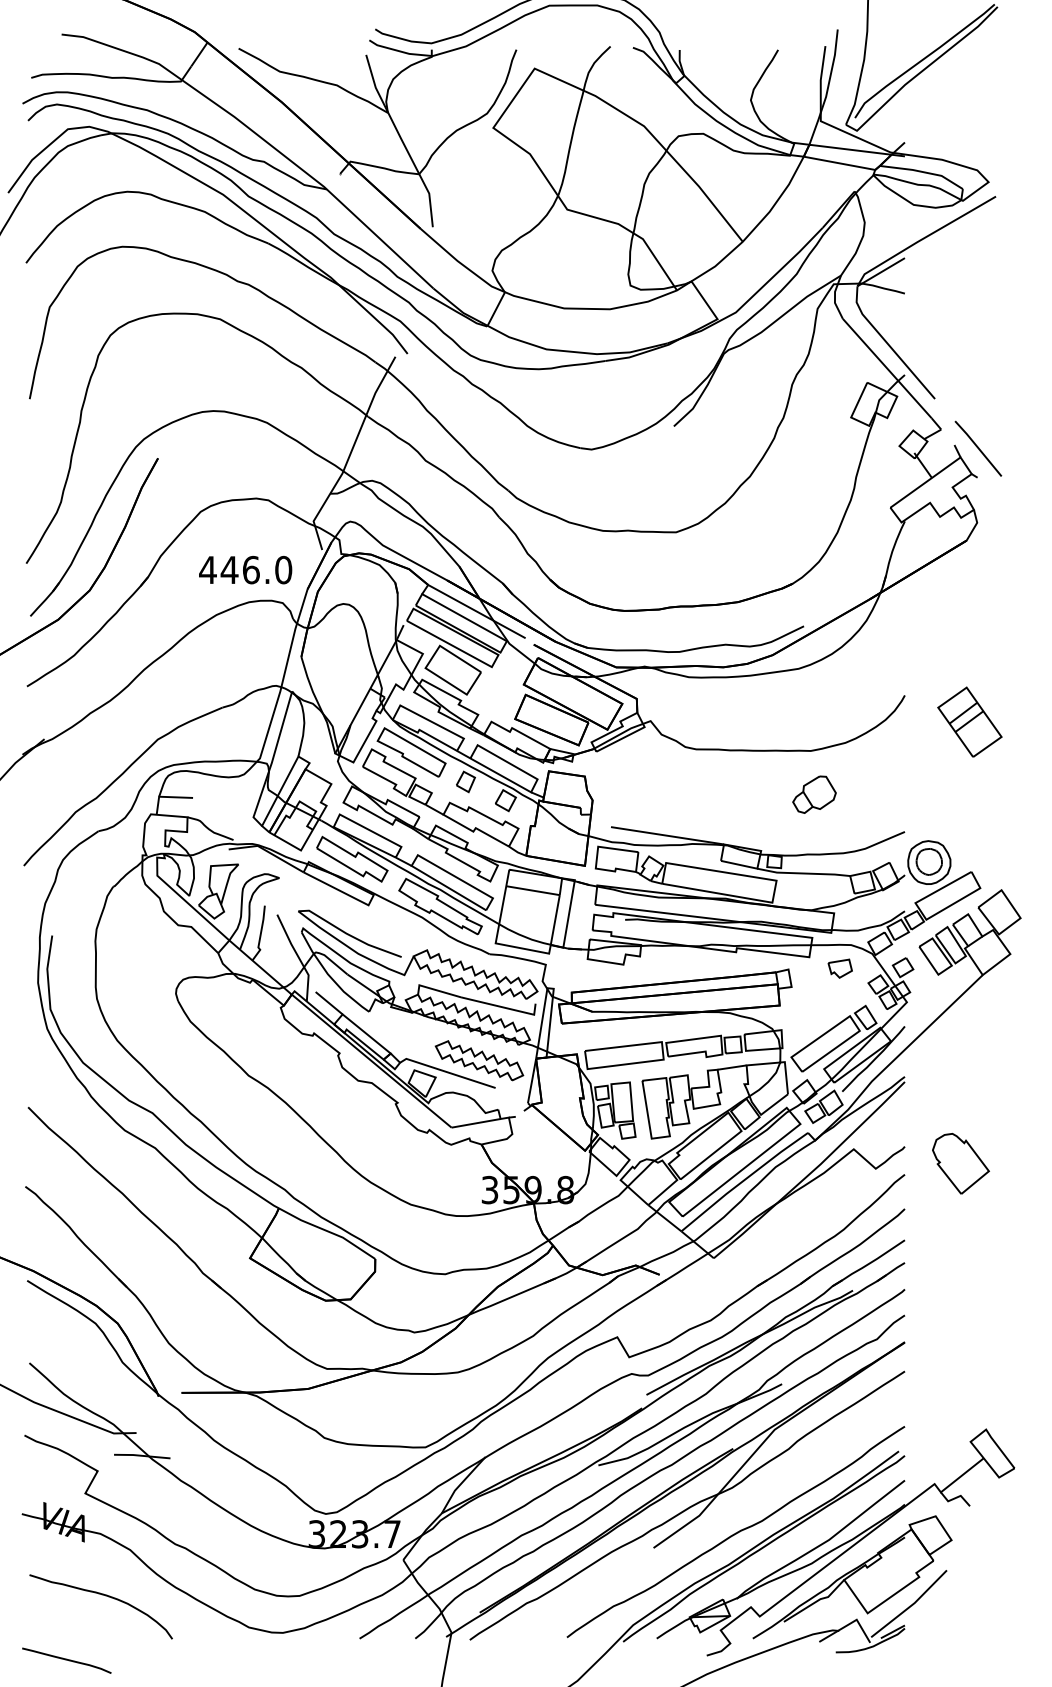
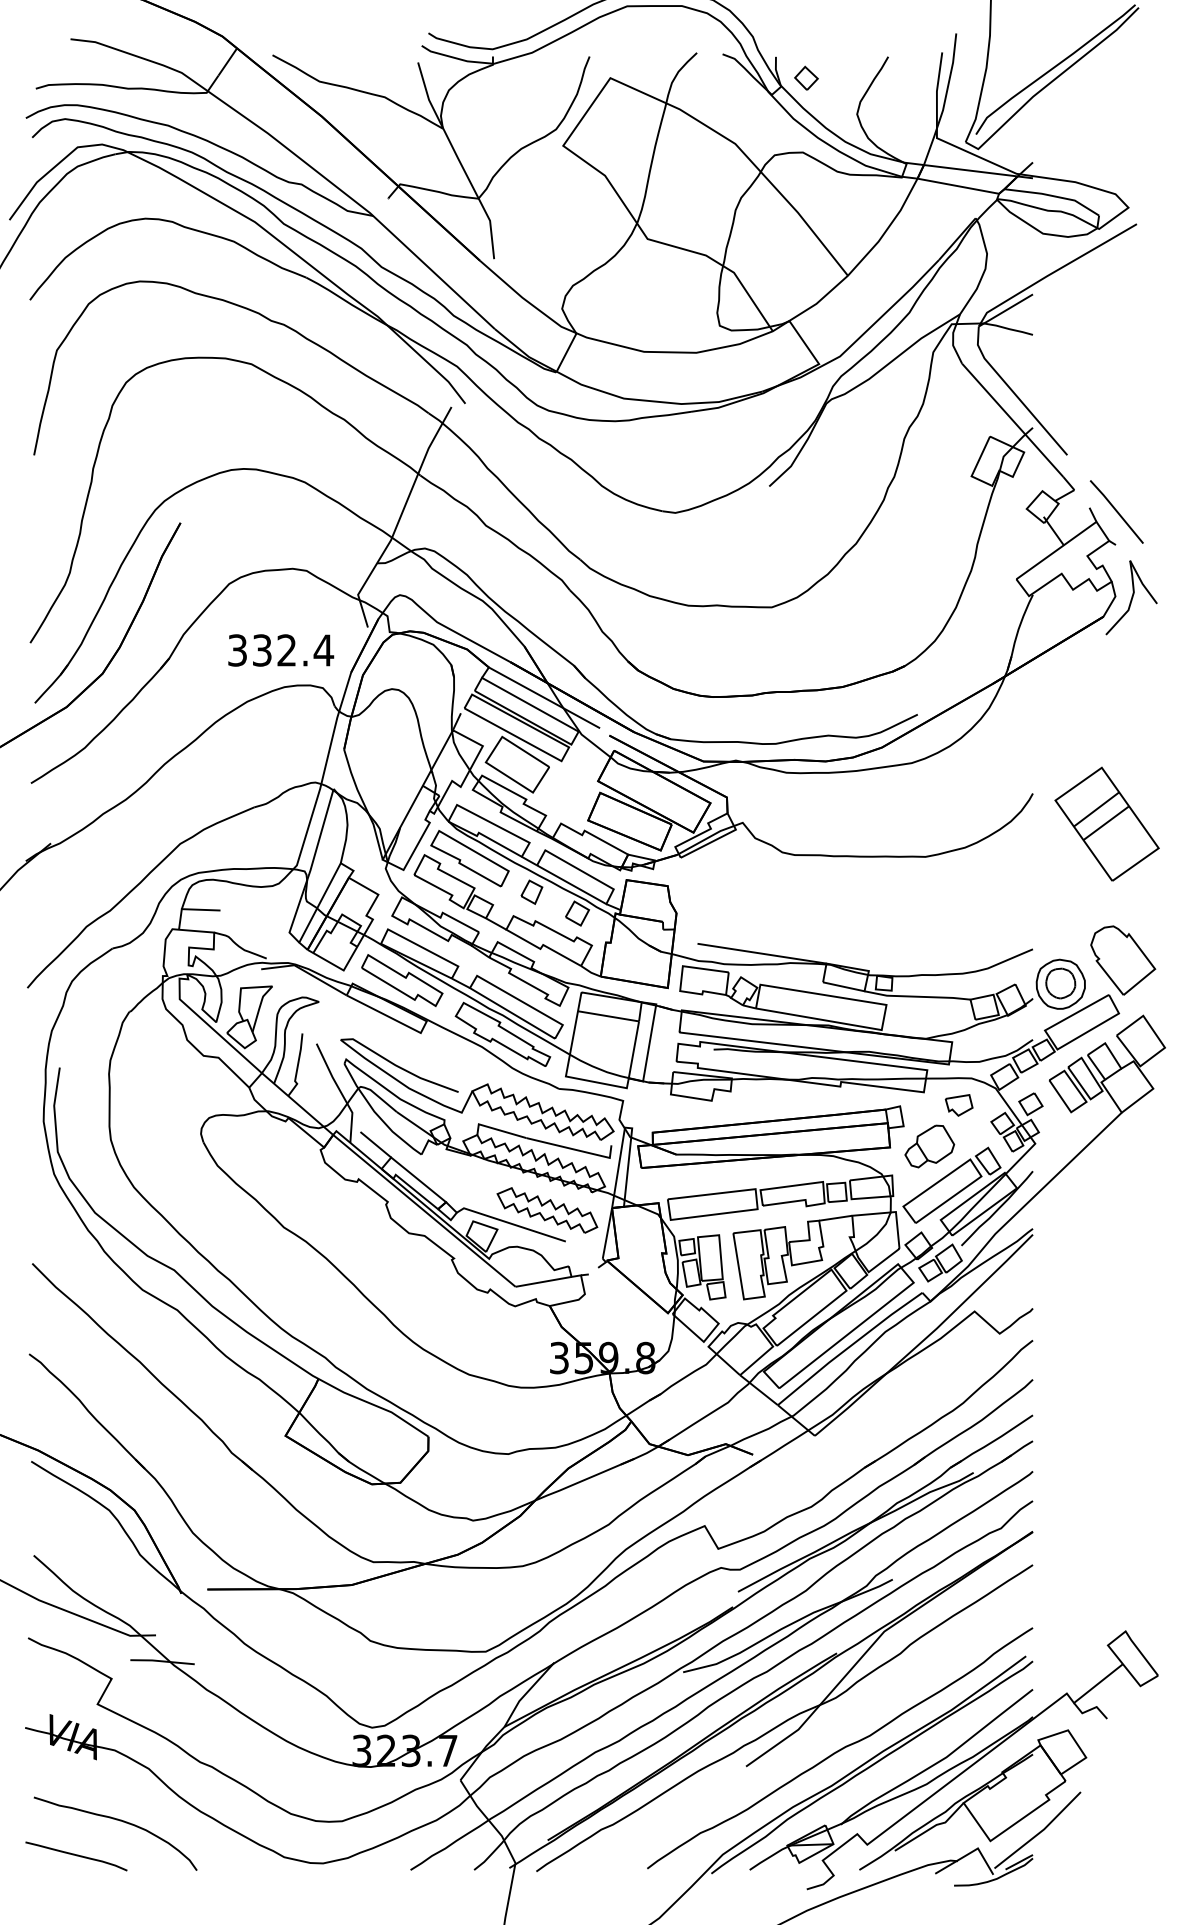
part: (706, 68) -> (806, 77), added
part: (991, 523) -> (1131, 597), added
text: (245, 569) -> (280, 649), 446.0 -> 332.4
part: (969, 721) -> (1106, 823), size x1.43
part: (814, 794) -> (929, 1146), moved
part: (960, 1163) -> (1122, 960), moved
curve: (66, 1660) -> (76, 1856), moved

